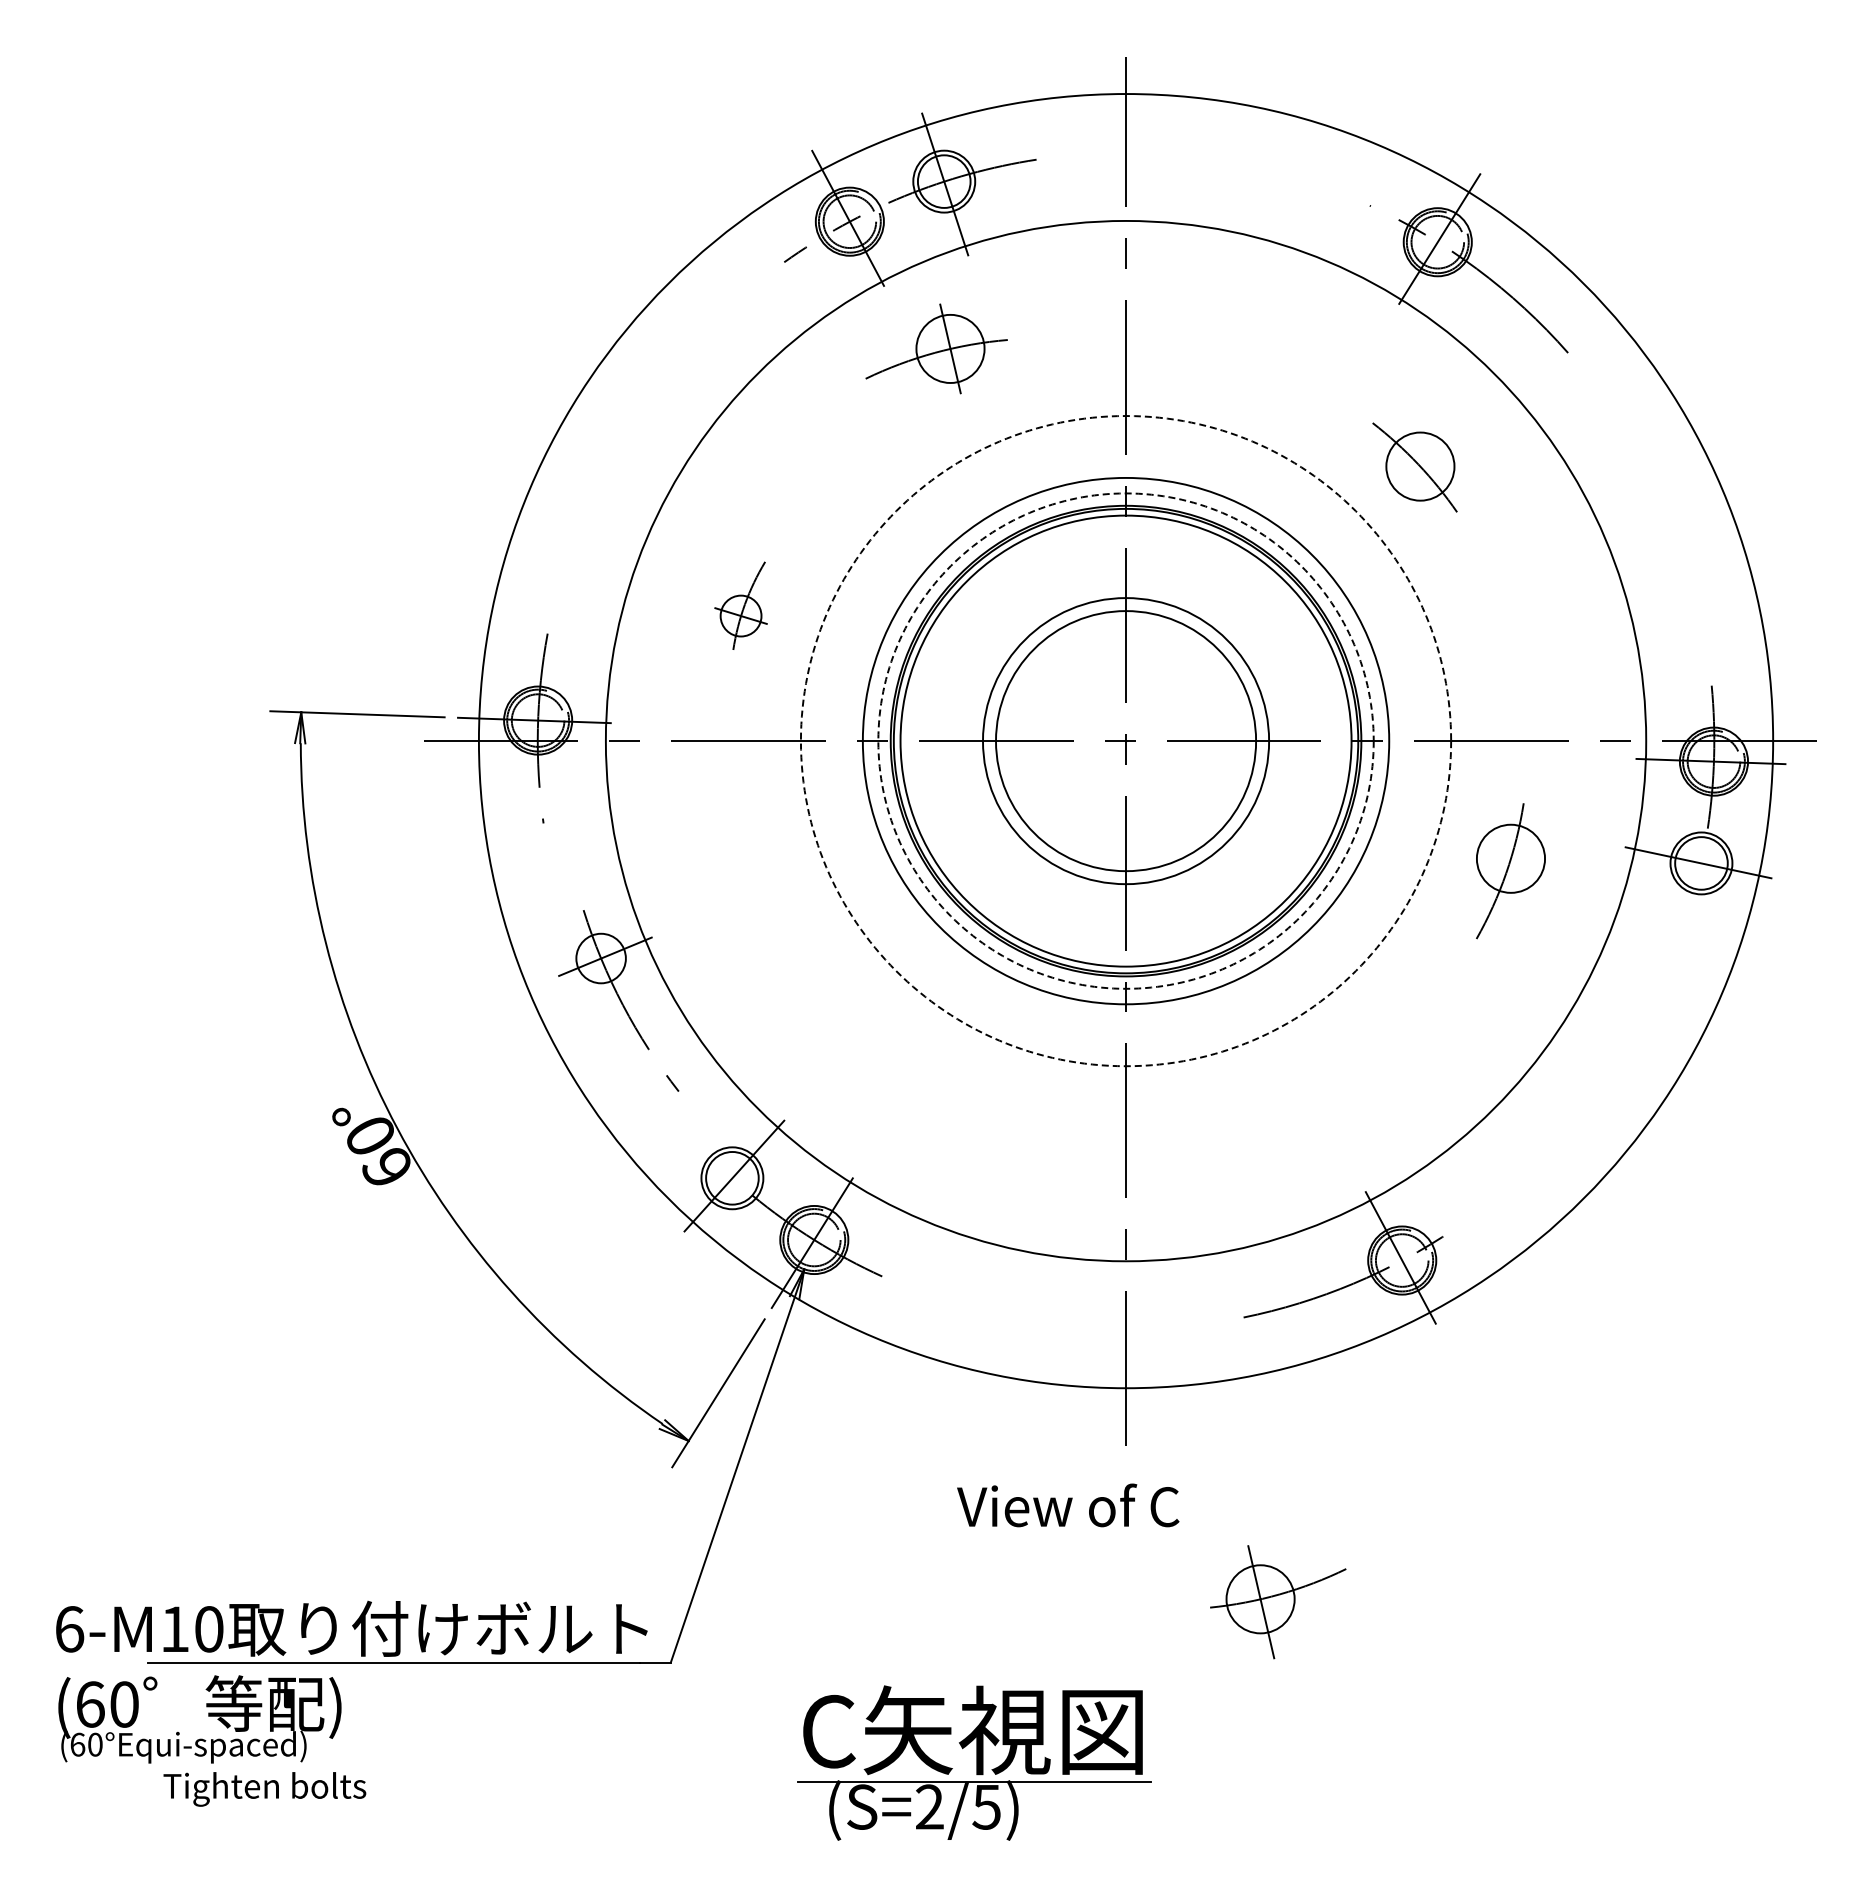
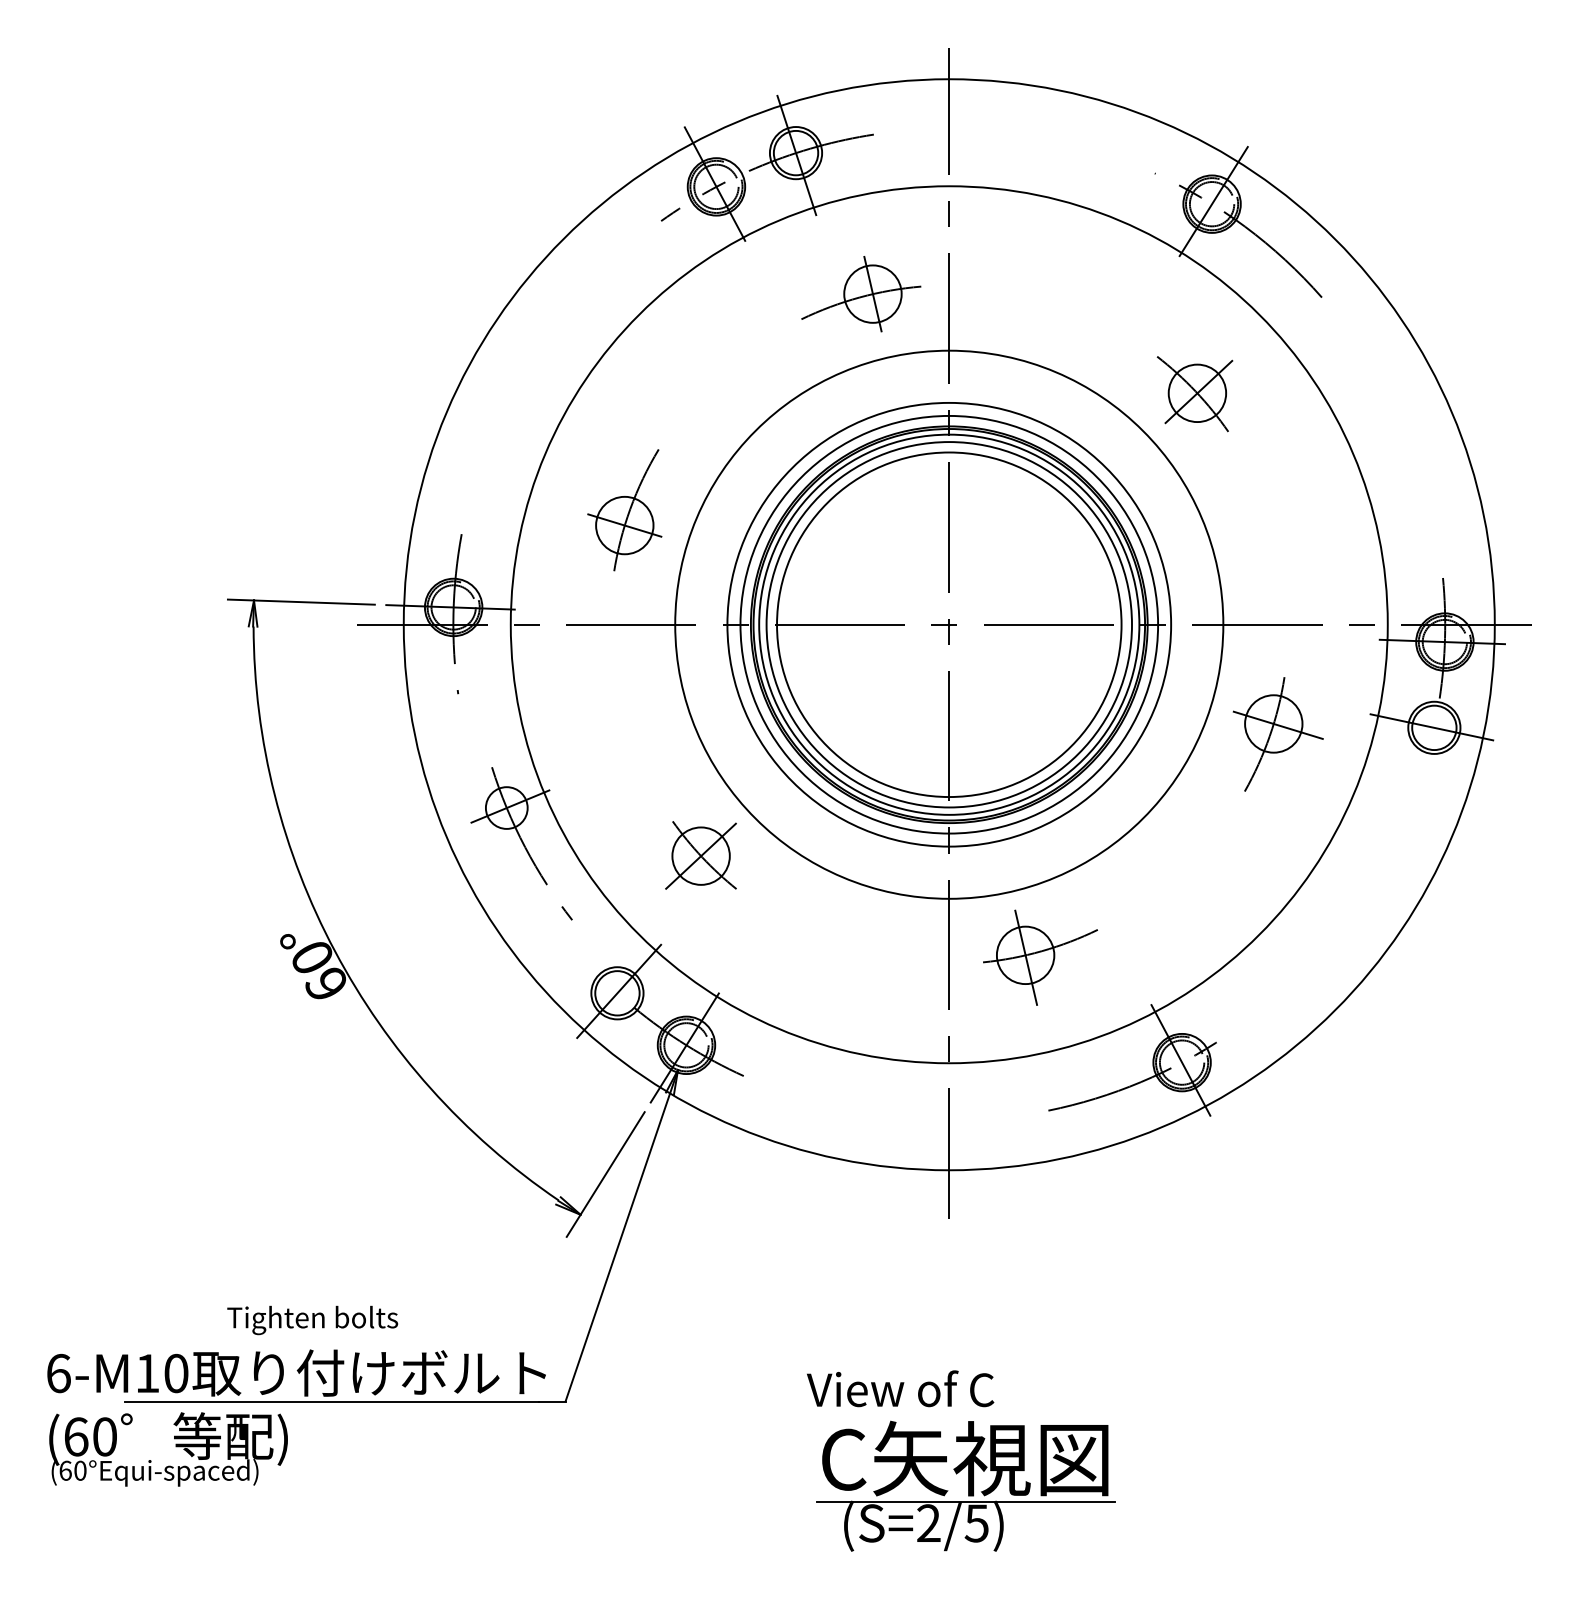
part: (936, 348) -> (861, 293), moved
line: (1421, 464) -> (1198, 391), added
part: (740, 604) -> (624, 509), size x1.67
circle: (1125, 740) -> (948, 624), dashed -> solid
circle: (1125, 740) -> (948, 624), size x1.43
circle: (1125, 740) -> (948, 624), size x1.67
circle: (1125, 741) -> (948, 625), dashed -> solid
line: (1516, 859) -> (1278, 724), added
part: (831, 1014) -> (700, 855), added
text: (1068, 1505) -> (900, 1388), moved
part: (1278, 1602) -> (1040, 958), moved
part: (974, 1762) -> (966, 1485), moved
text: (264, 1789) -> (312, 1320), moved

